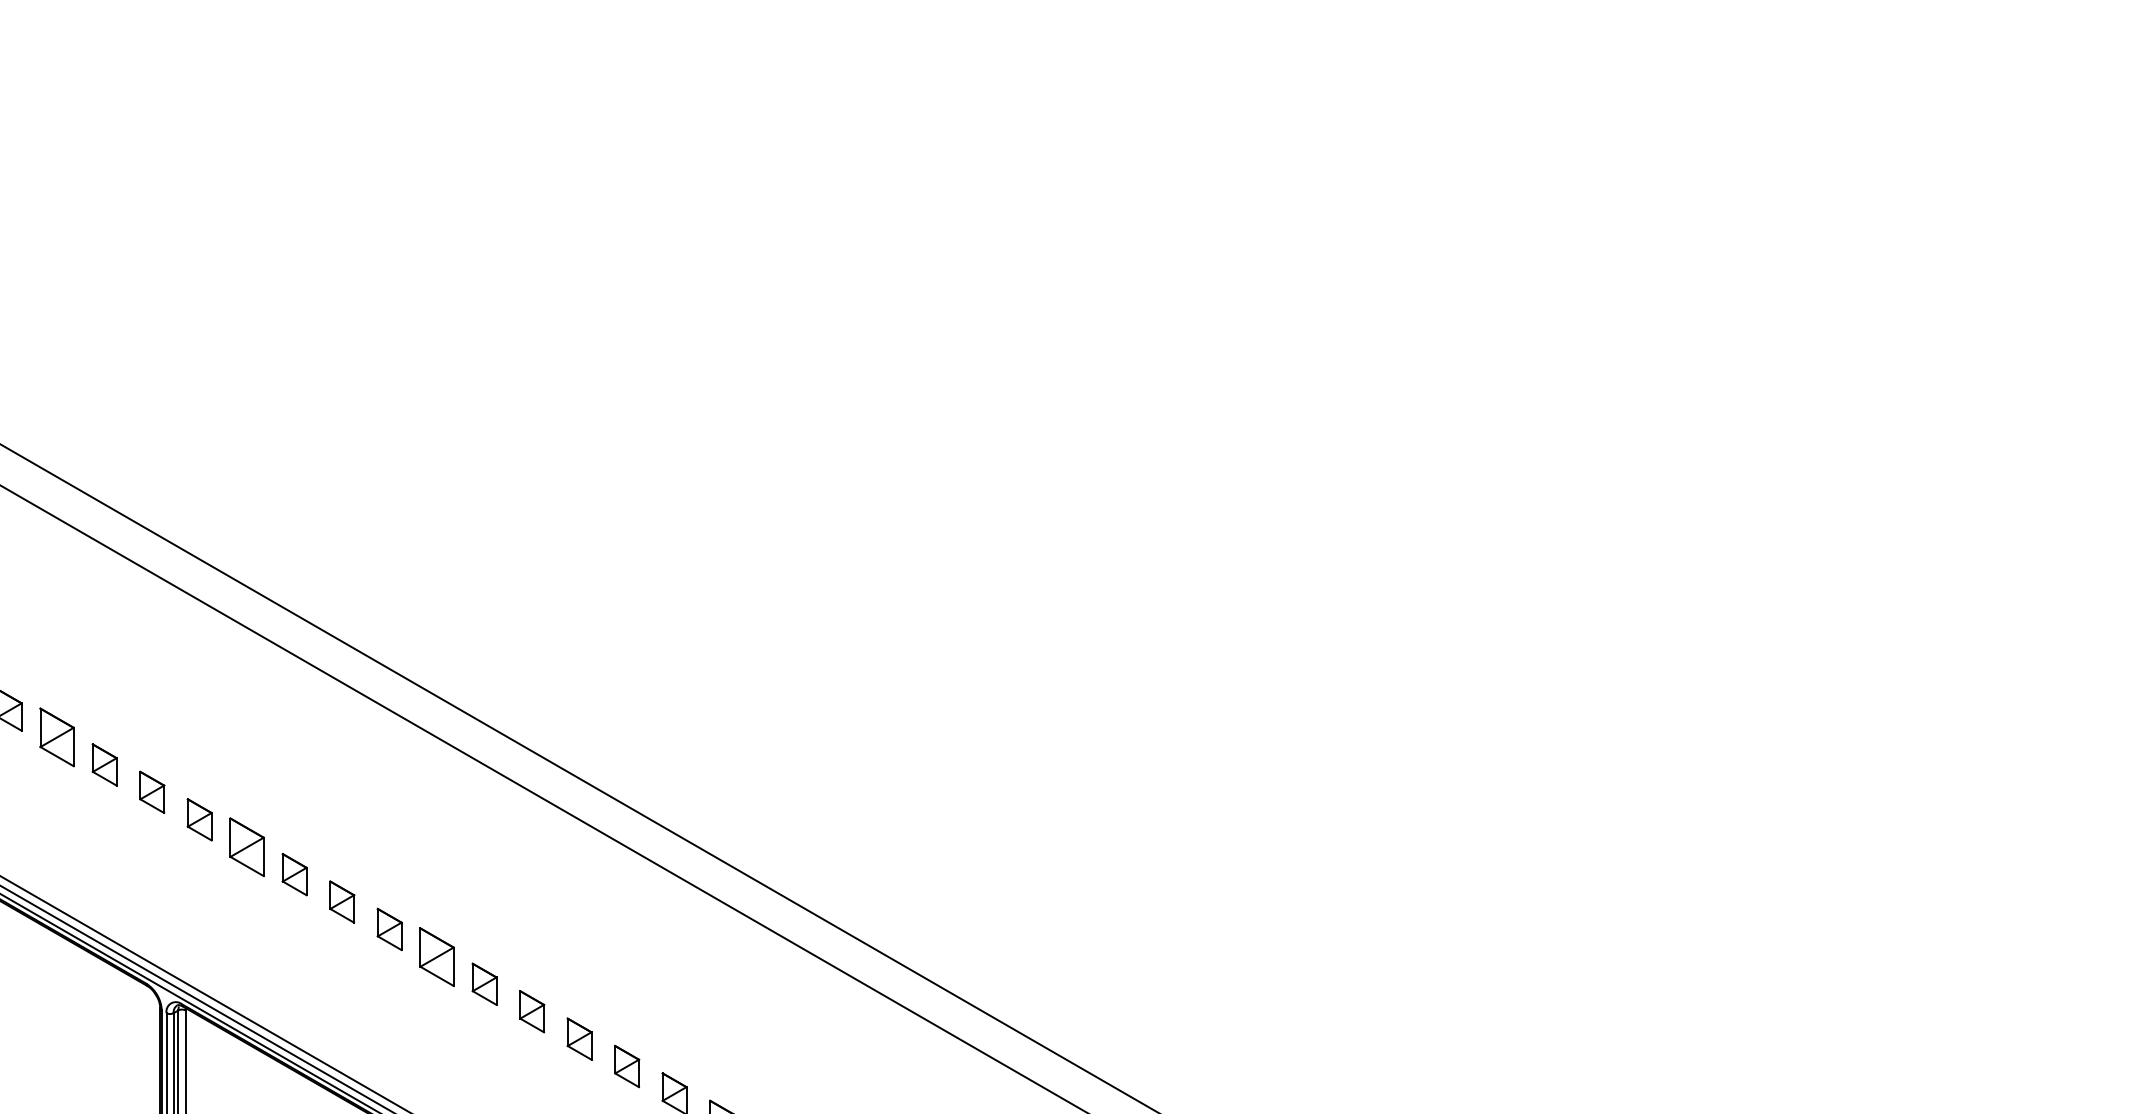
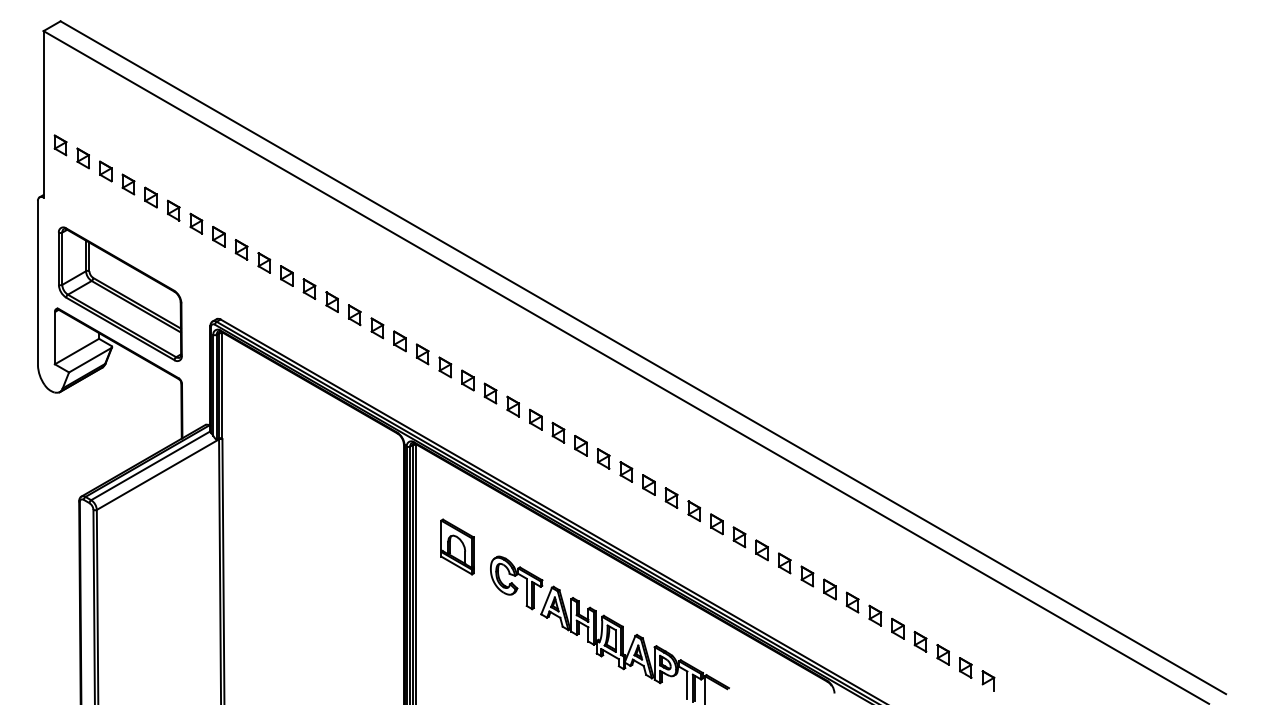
part: (56, 738) -> (354, 315), size x0.71
part: (247, 847) -> (445, 367), size x0.71
part: (436, 956) -> (535, 419), size x0.71

